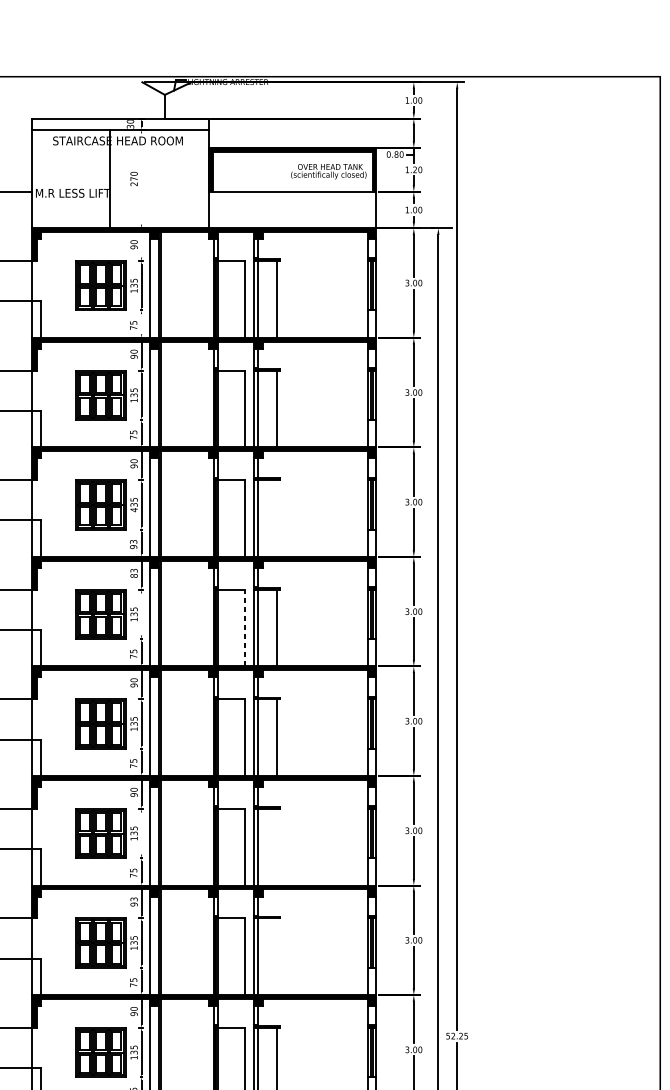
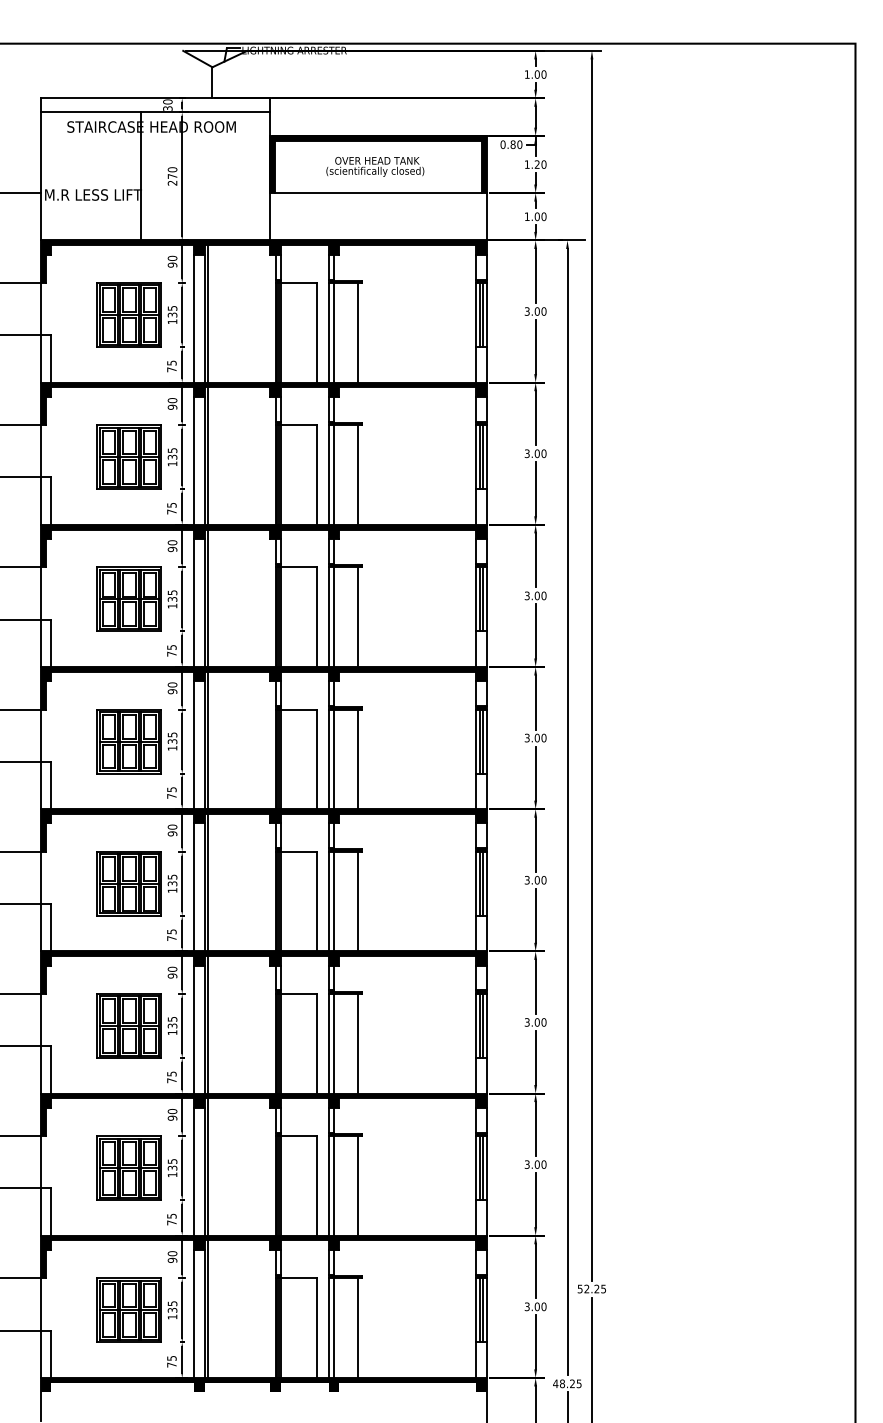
text: (328, 171) -> (375, 166), moved
line: (141, 179) -> (182, 176), added
line: (141, 244) -> (182, 261), added
line: (141, 323) -> (182, 364), added
text: (134, 509) -> (172, 605), 435 -> 135
line: (276, 518) -> (357, 617), added
text: (133, 544) -> (171, 650), 93 -> 75
text: (134, 573) -> (172, 688), 83 -> 90
line: (141, 614) -> (182, 741), added
line: (245, 628) -> (316, 759), dashed -> solid
line: (141, 833) -> (182, 1025), added
line: (276, 846) -> (357, 1043), added
text: (134, 899) -> (172, 1111), 93 -> 90
line: (276, 956) -> (357, 1185), added

